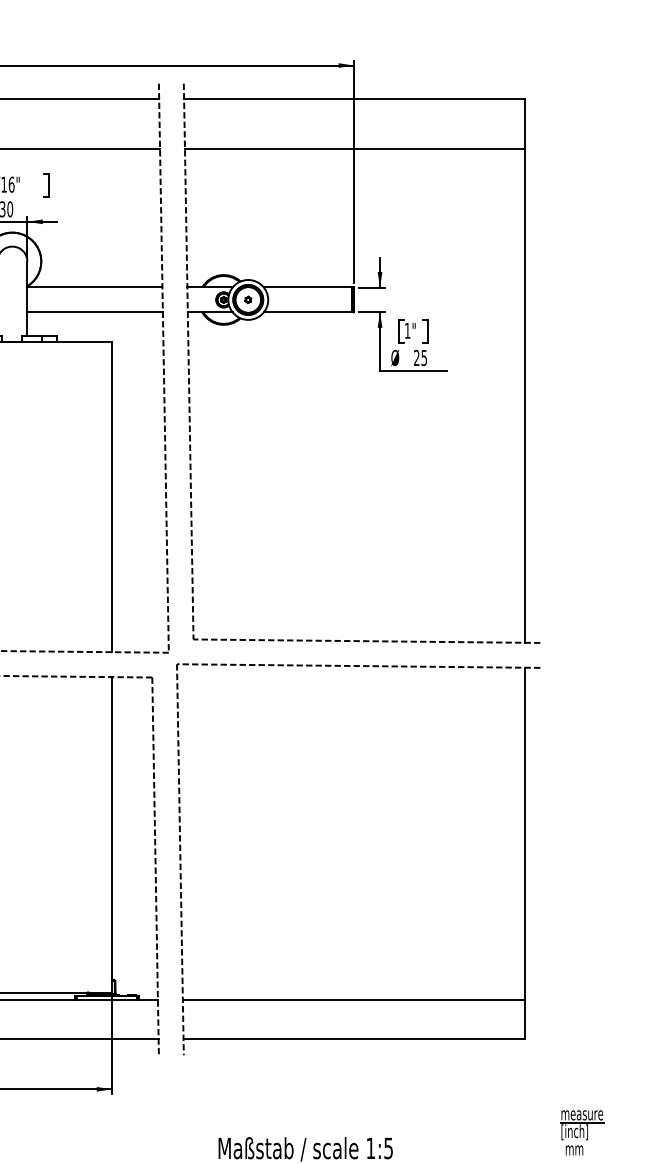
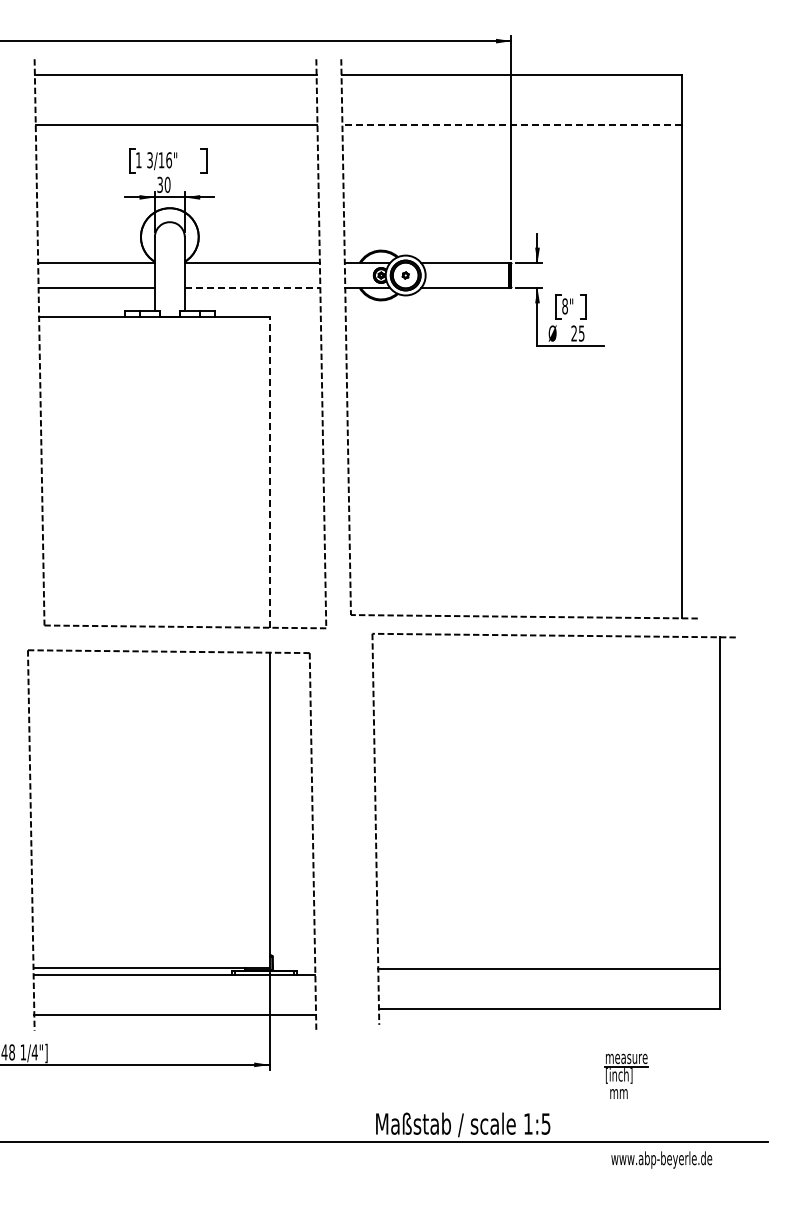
line: (355, 148) -> (512, 124), solid -> dashed
line: (95, 311) -> (252, 287), solid -> dashed
text: (407, 330) -> (564, 306), 1" -> 8"
line: (112, 496) -> (269, 472), solid -> dashed
part: (358, 998) -> (553, 968), moved
part: (582, 1131) -> (626, 1075), moved

